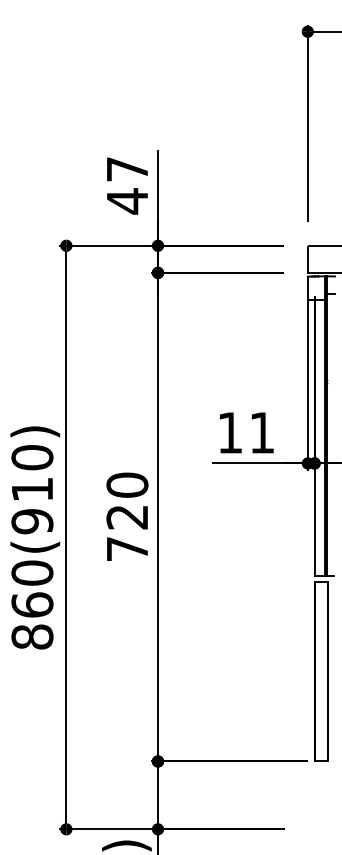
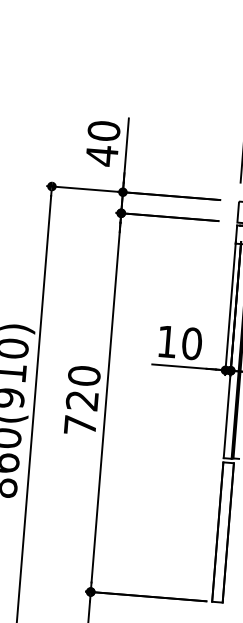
text: (127, 168) -> (104, 130), 47 -> 40
text: (261, 432) -> (191, 343), 11 -> 10

